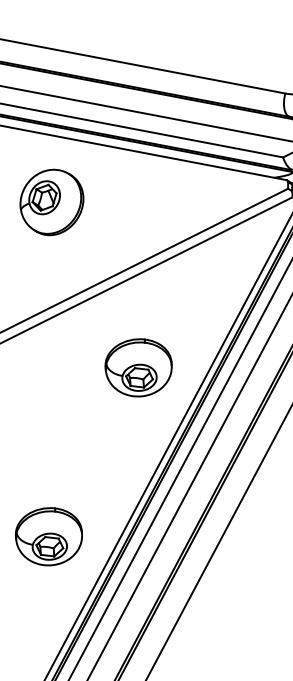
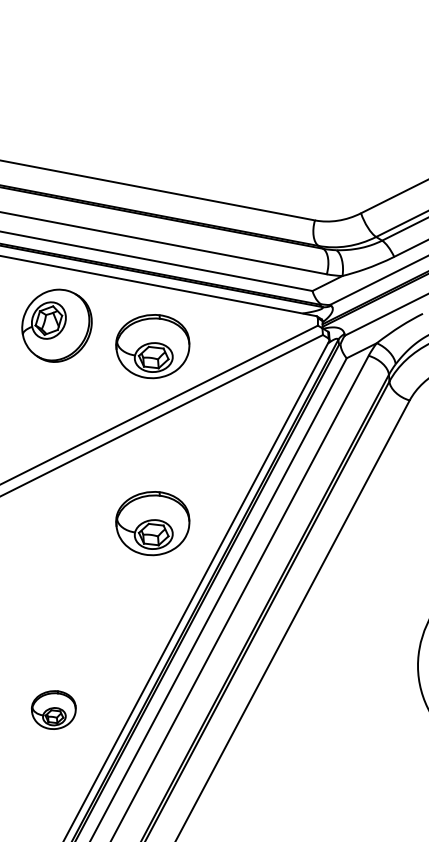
part: (51, 202) -> (56, 325), moved
part: (138, 207) -> (152, 346), added
part: (48, 536) -> (53, 709), size x0.6

